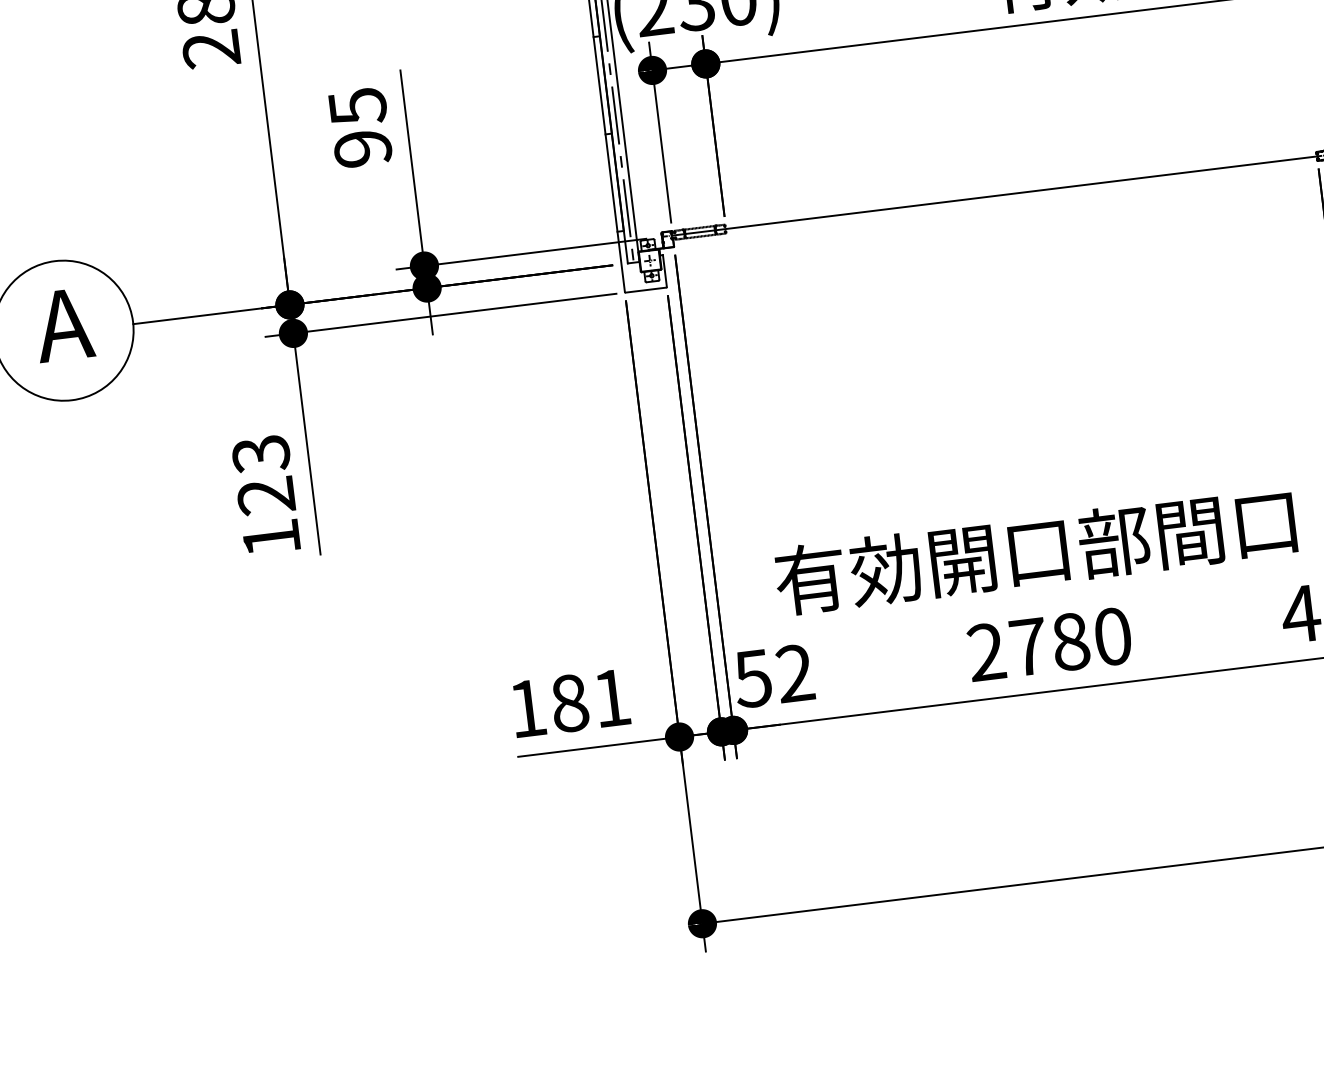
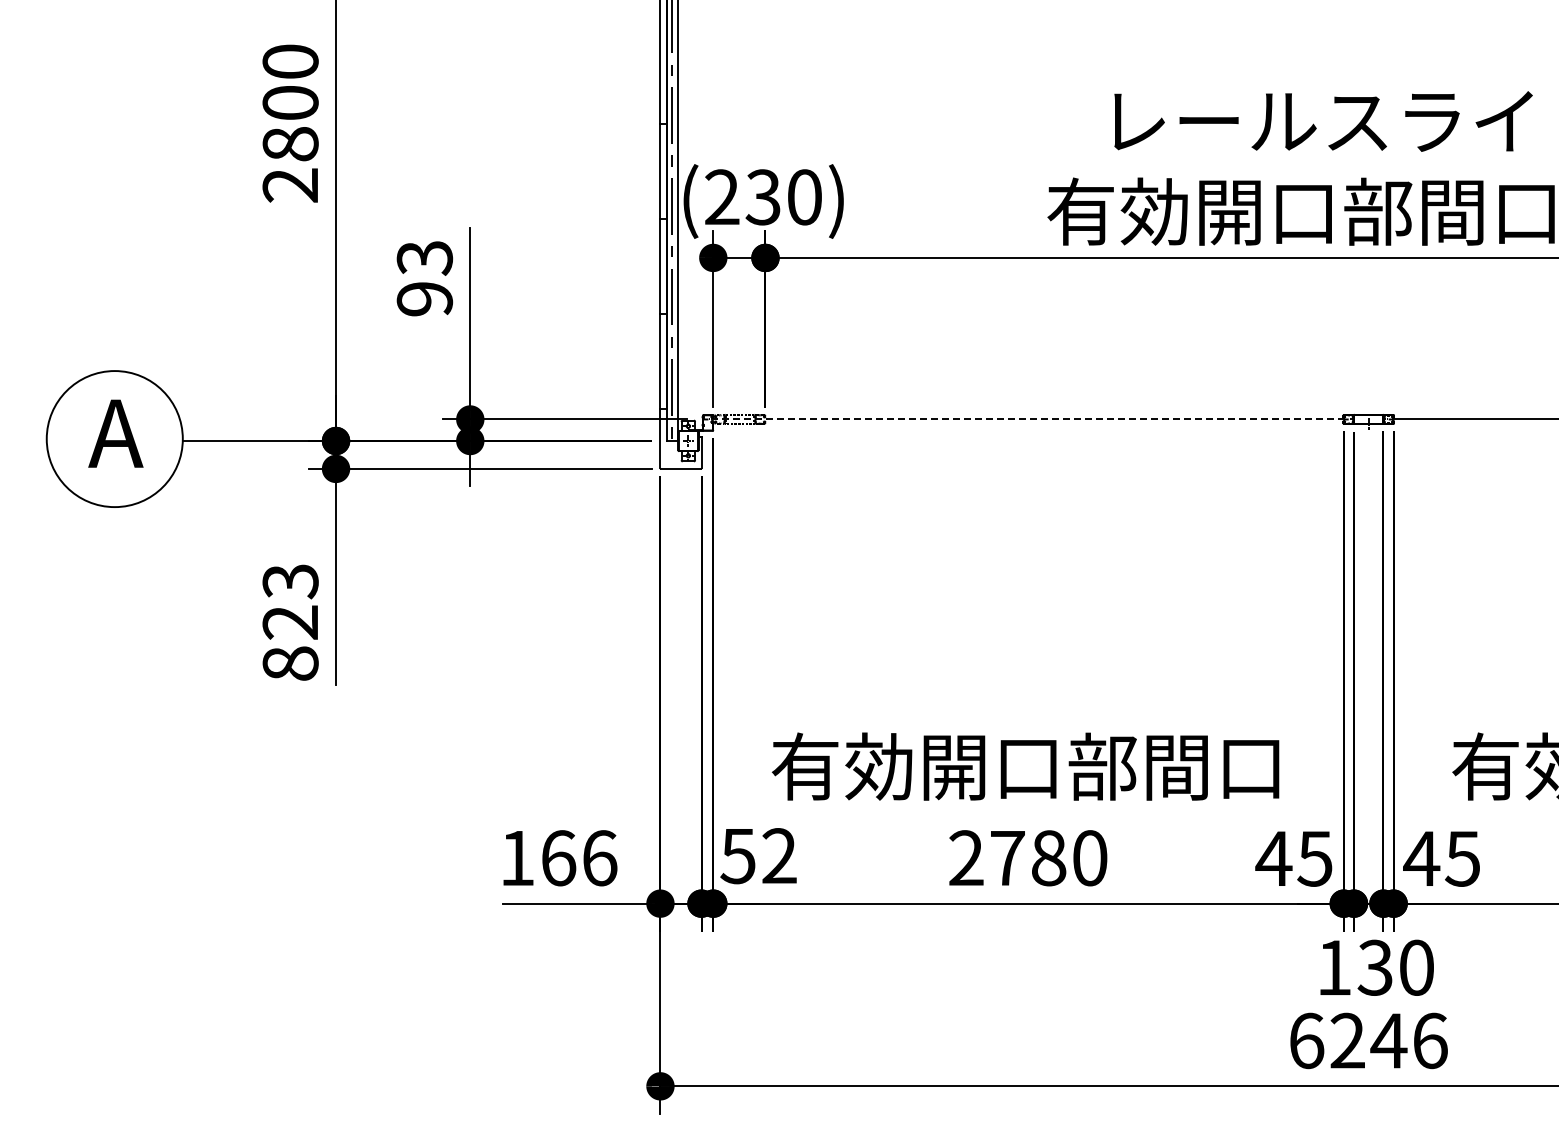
text: (357, 107) -> (424, 258), 95 -> 93
line: (994, 196) -> (1028, 419), solid -> dashed
text: (271, 538) -> (290, 663), 123 -> 823
text: (591, 701) -> (579, 858), 181 -> 166

